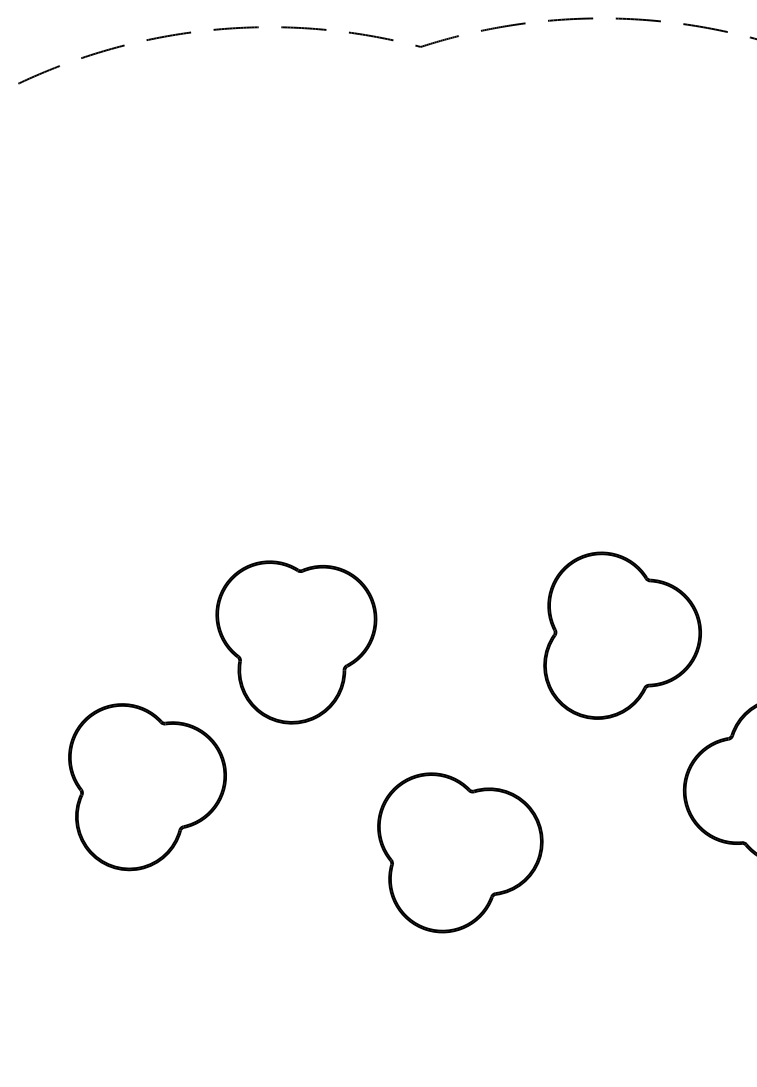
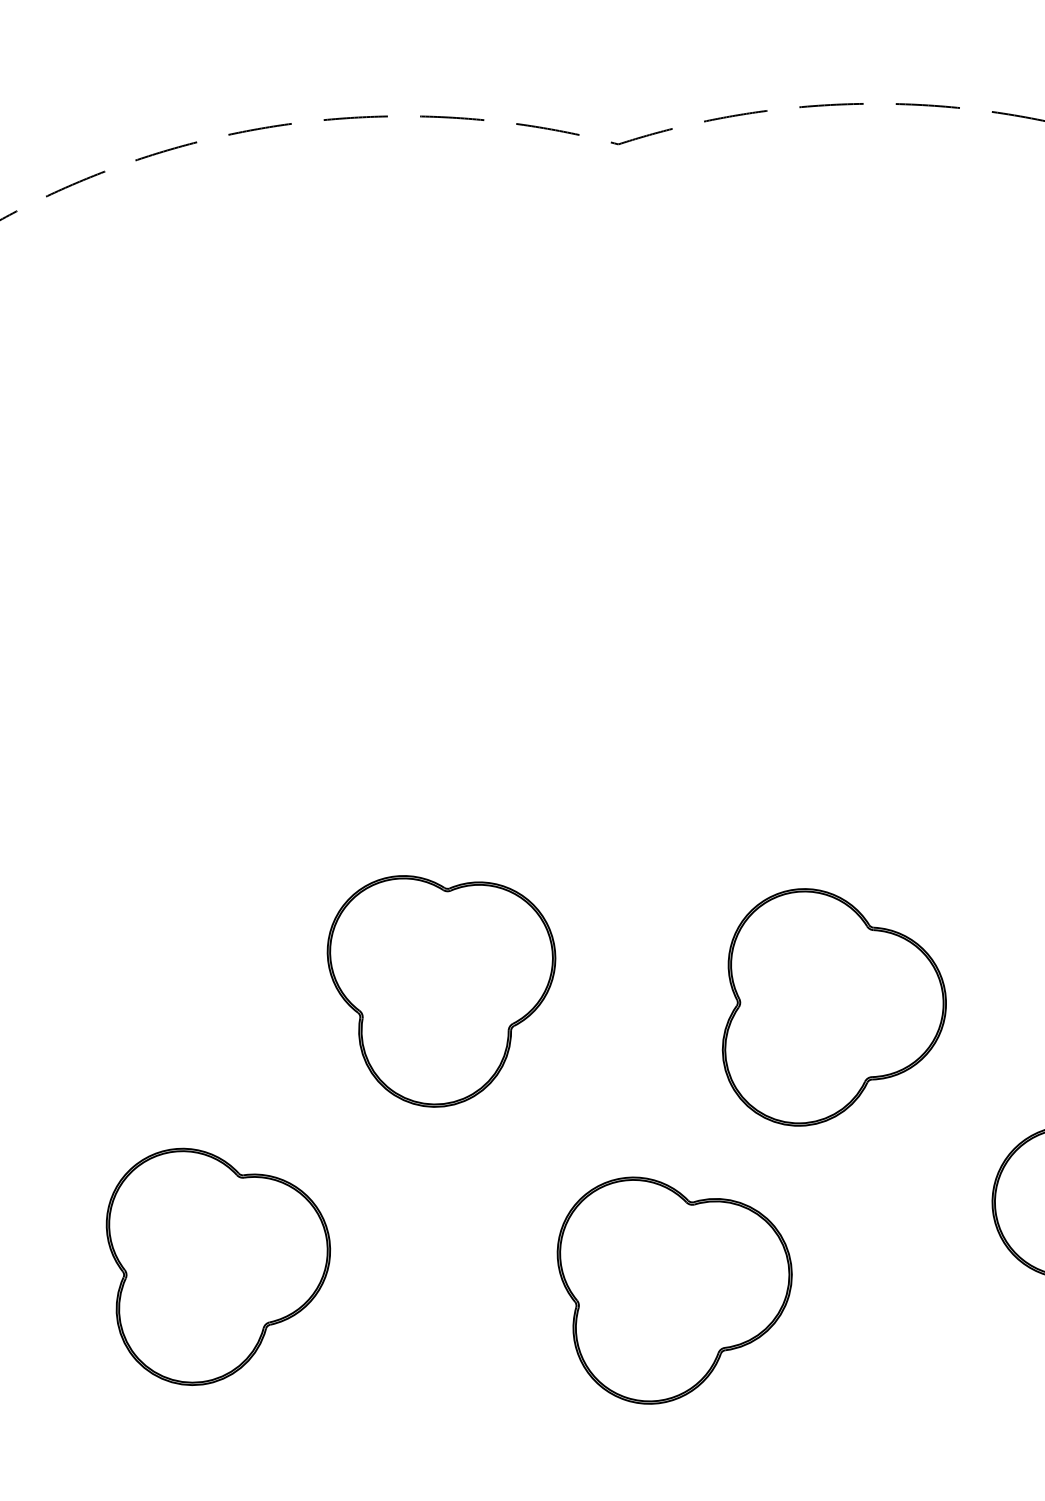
part: (622, 635) -> (834, 1007), moved
part: (147, 787) -> (218, 1267), moved

